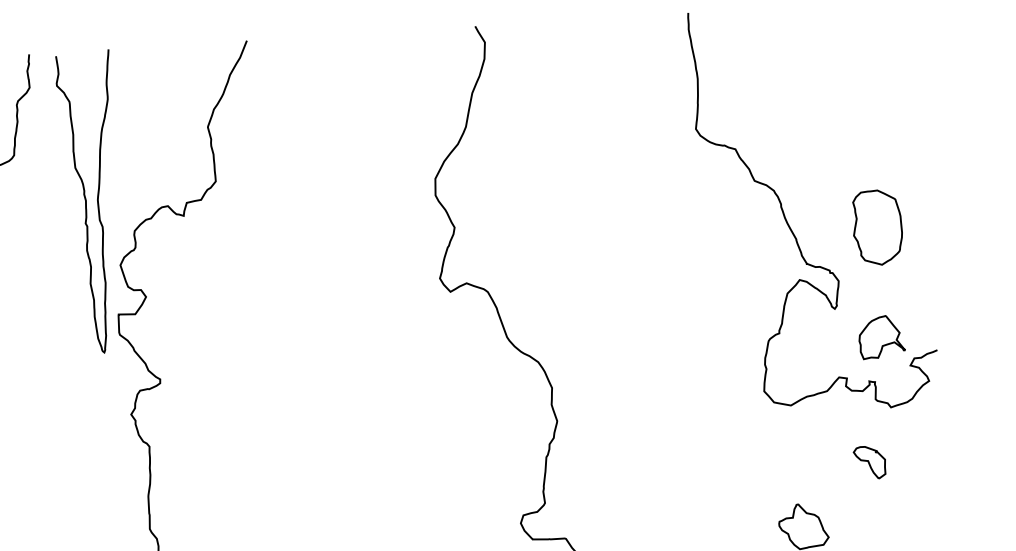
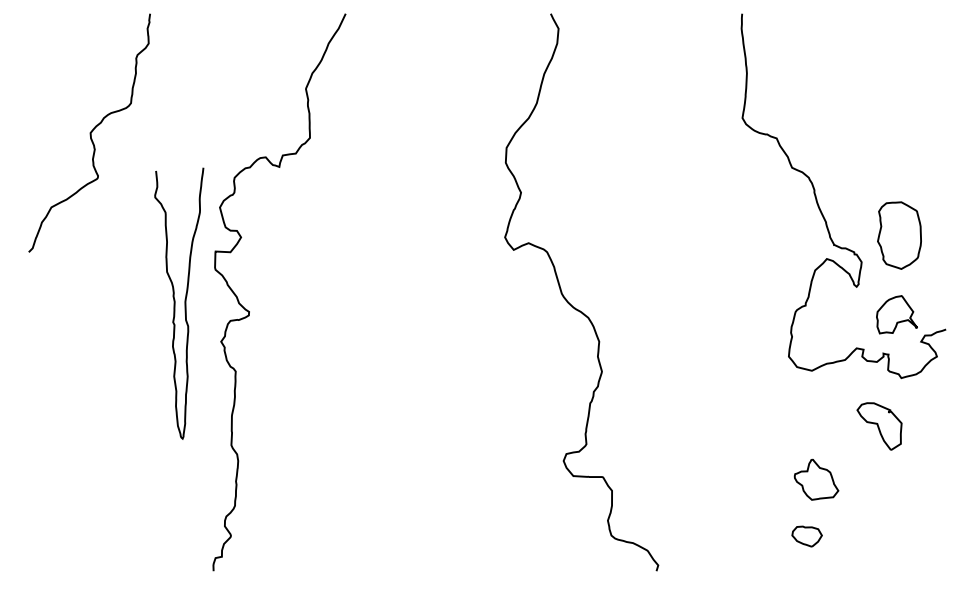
curve: (86, 202) -> (175, 303), moved
part: (877, 227) -> (899, 235), moved
part: (868, 462) -> (878, 426), size x1.6

